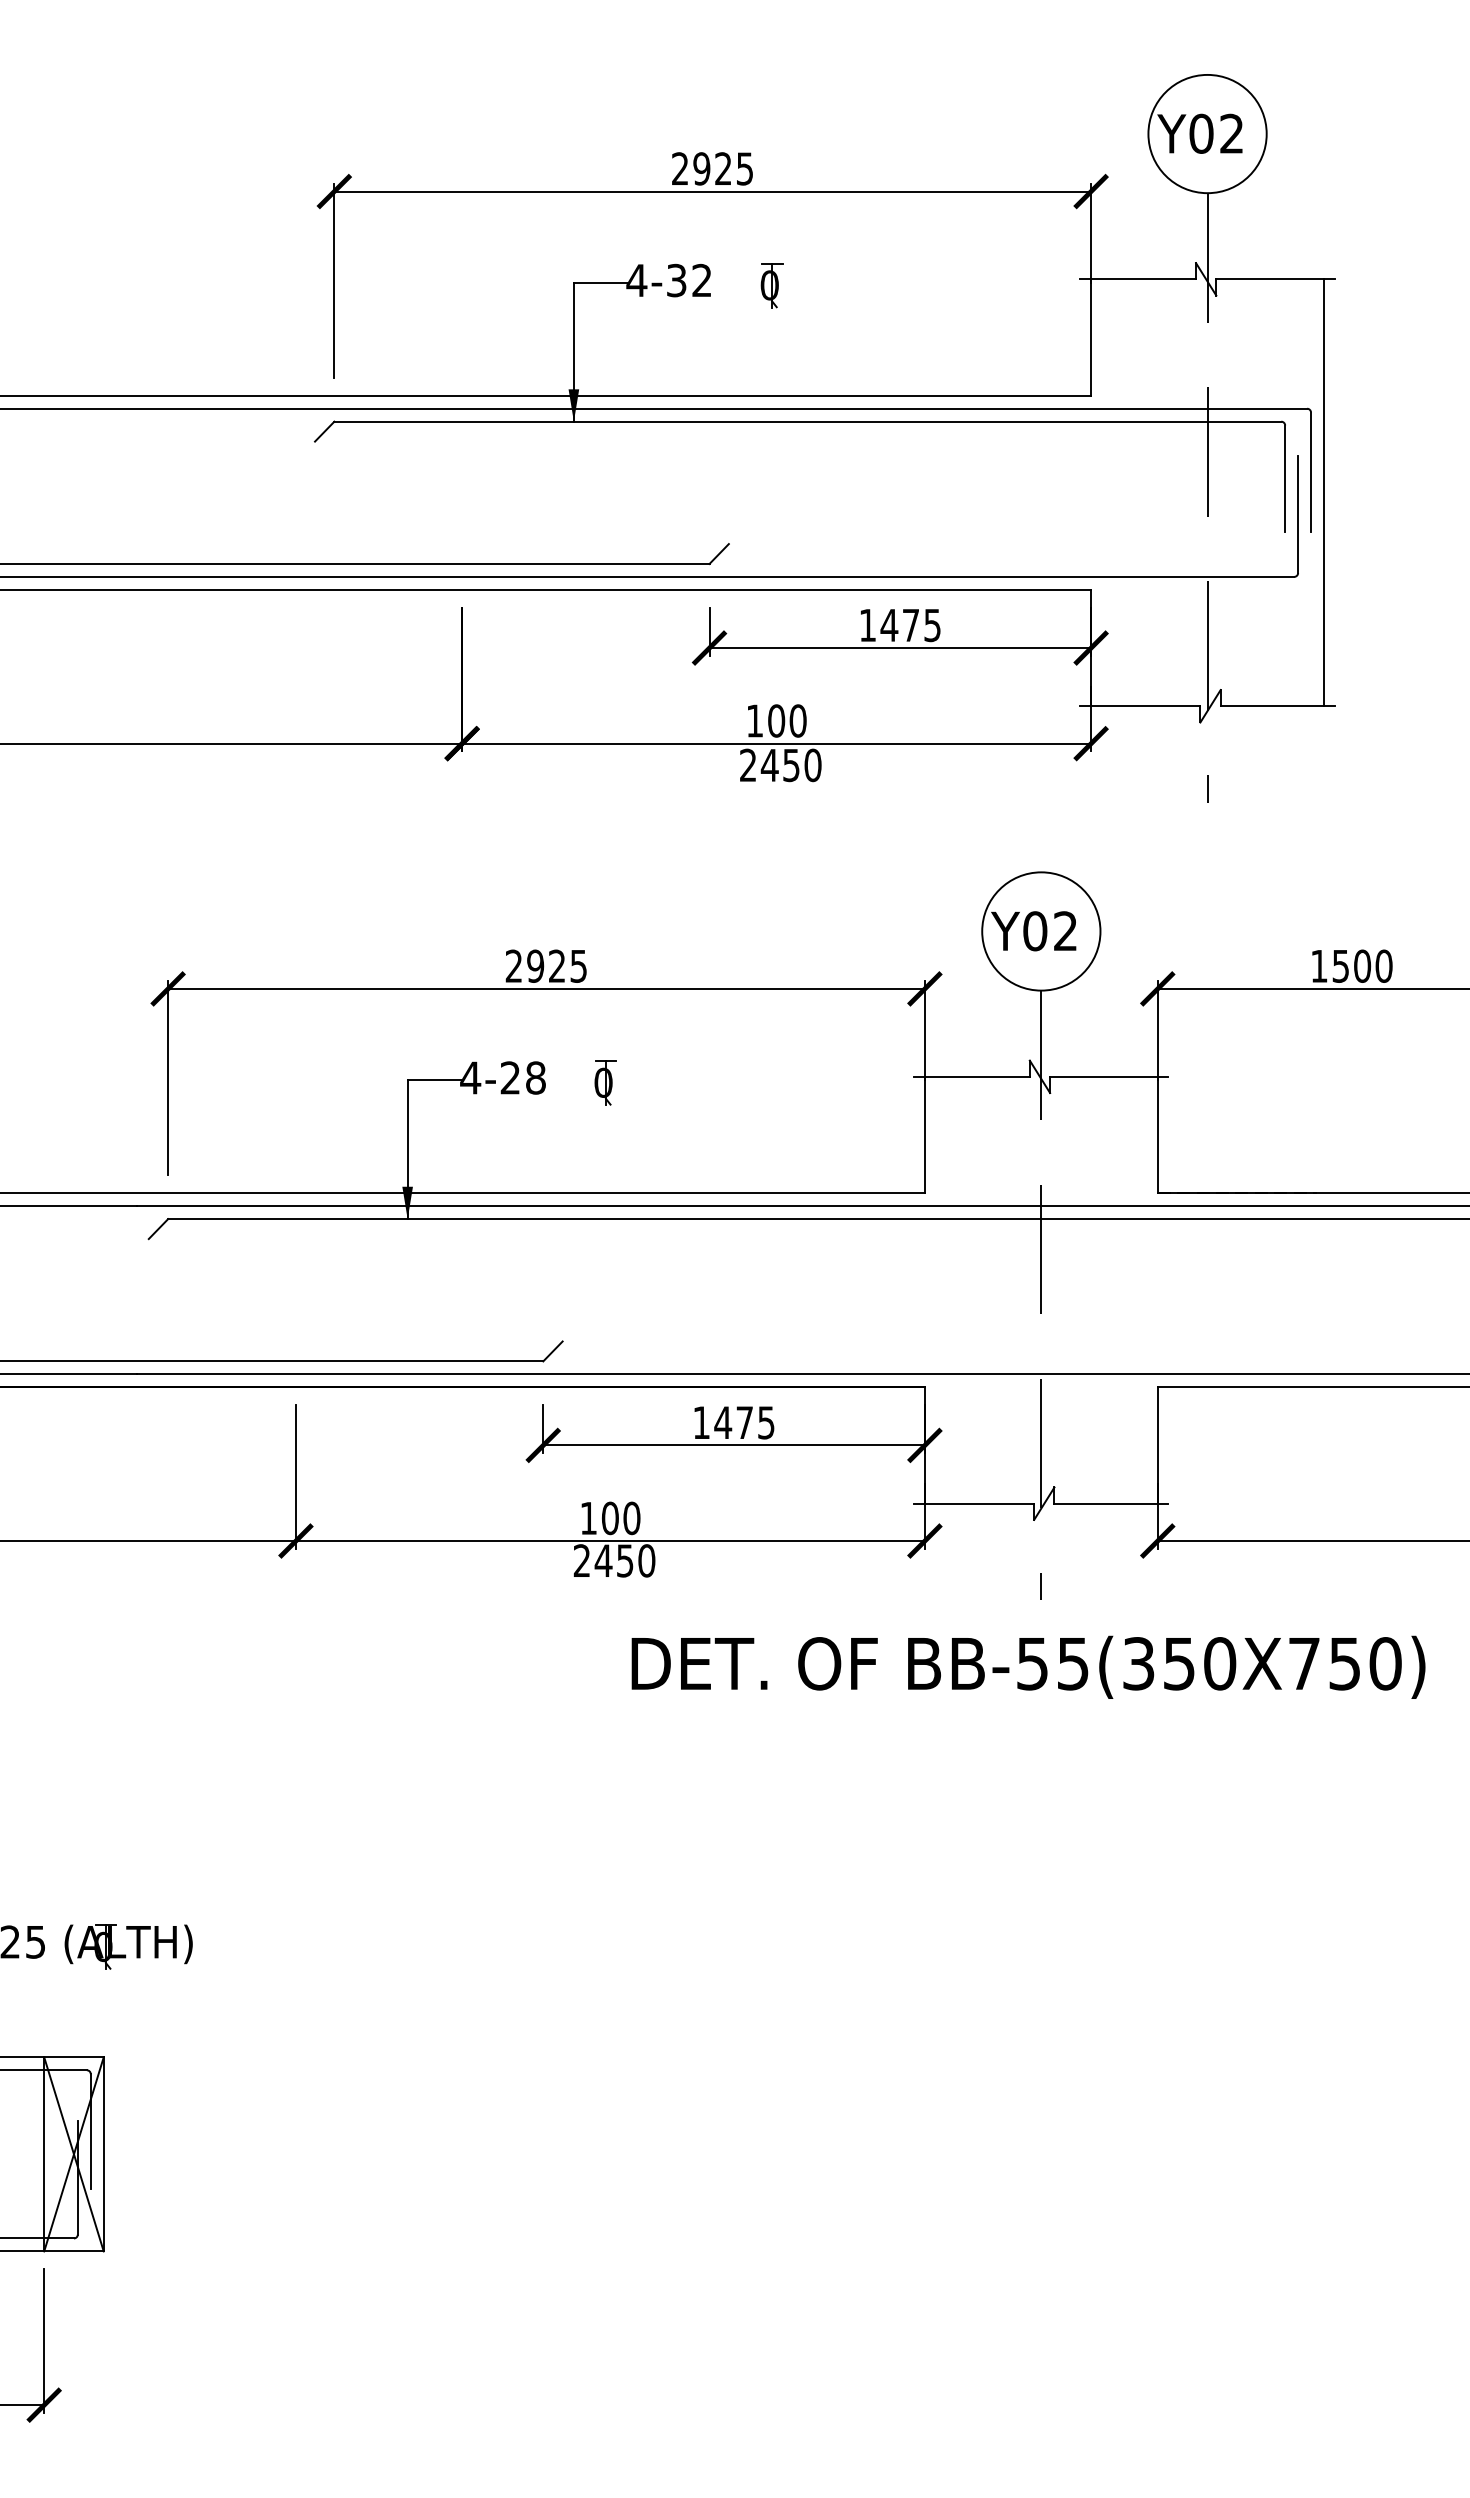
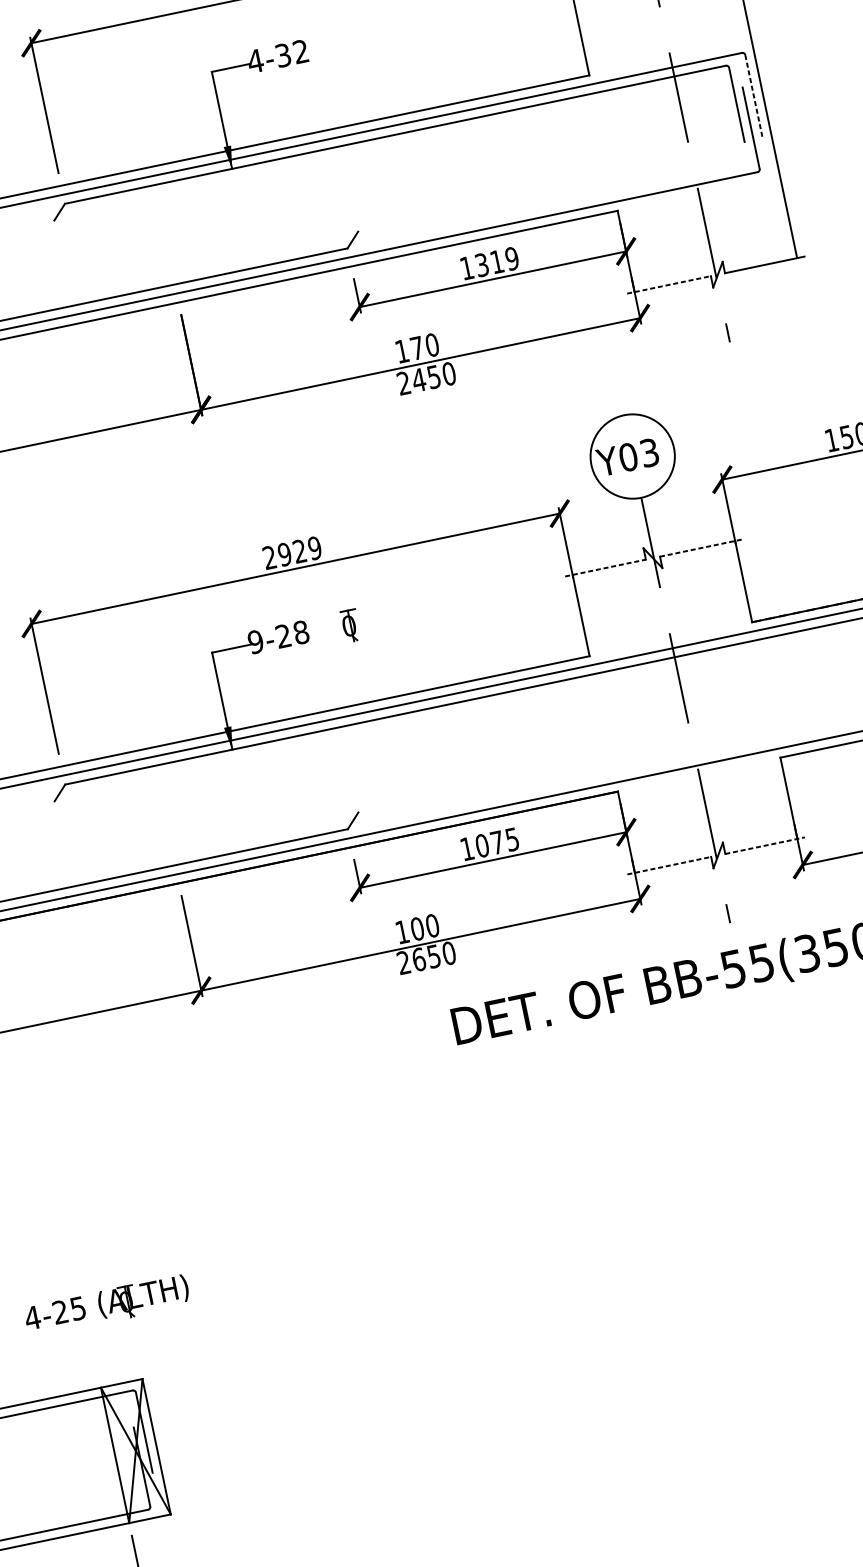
part: (771, 285) -> (350, 45), removed
line: (1311, 472) -> (754, 96), solid -> dashed
text: (910, 625) -> (496, 262), 1475 -> 1319
line: (1140, 706) -> (669, 285), solid -> dashed
text: (776, 720) -> (417, 347), 100 -> 170
text: (1065, 931) -> (649, 453), Y02 -> Y03
text: (578, 965) -> (314, 547), 2925 -> 2929
line: (972, 1076) -> (605, 567), solid -> dashed
line: (1109, 1076) -> (701, 547), solid -> dashed
text: (470, 1077) -> (255, 641), 4-28 -> 9-28
text: (723, 1422) -> (482, 845), 1475 -> 1075
line: (974, 1503) -> (669, 865), solid -> dashed
line: (1111, 1503) -> (765, 845), solid -> dashed
text: (603, 1560) -> (418, 959), 2450 -> 2650

